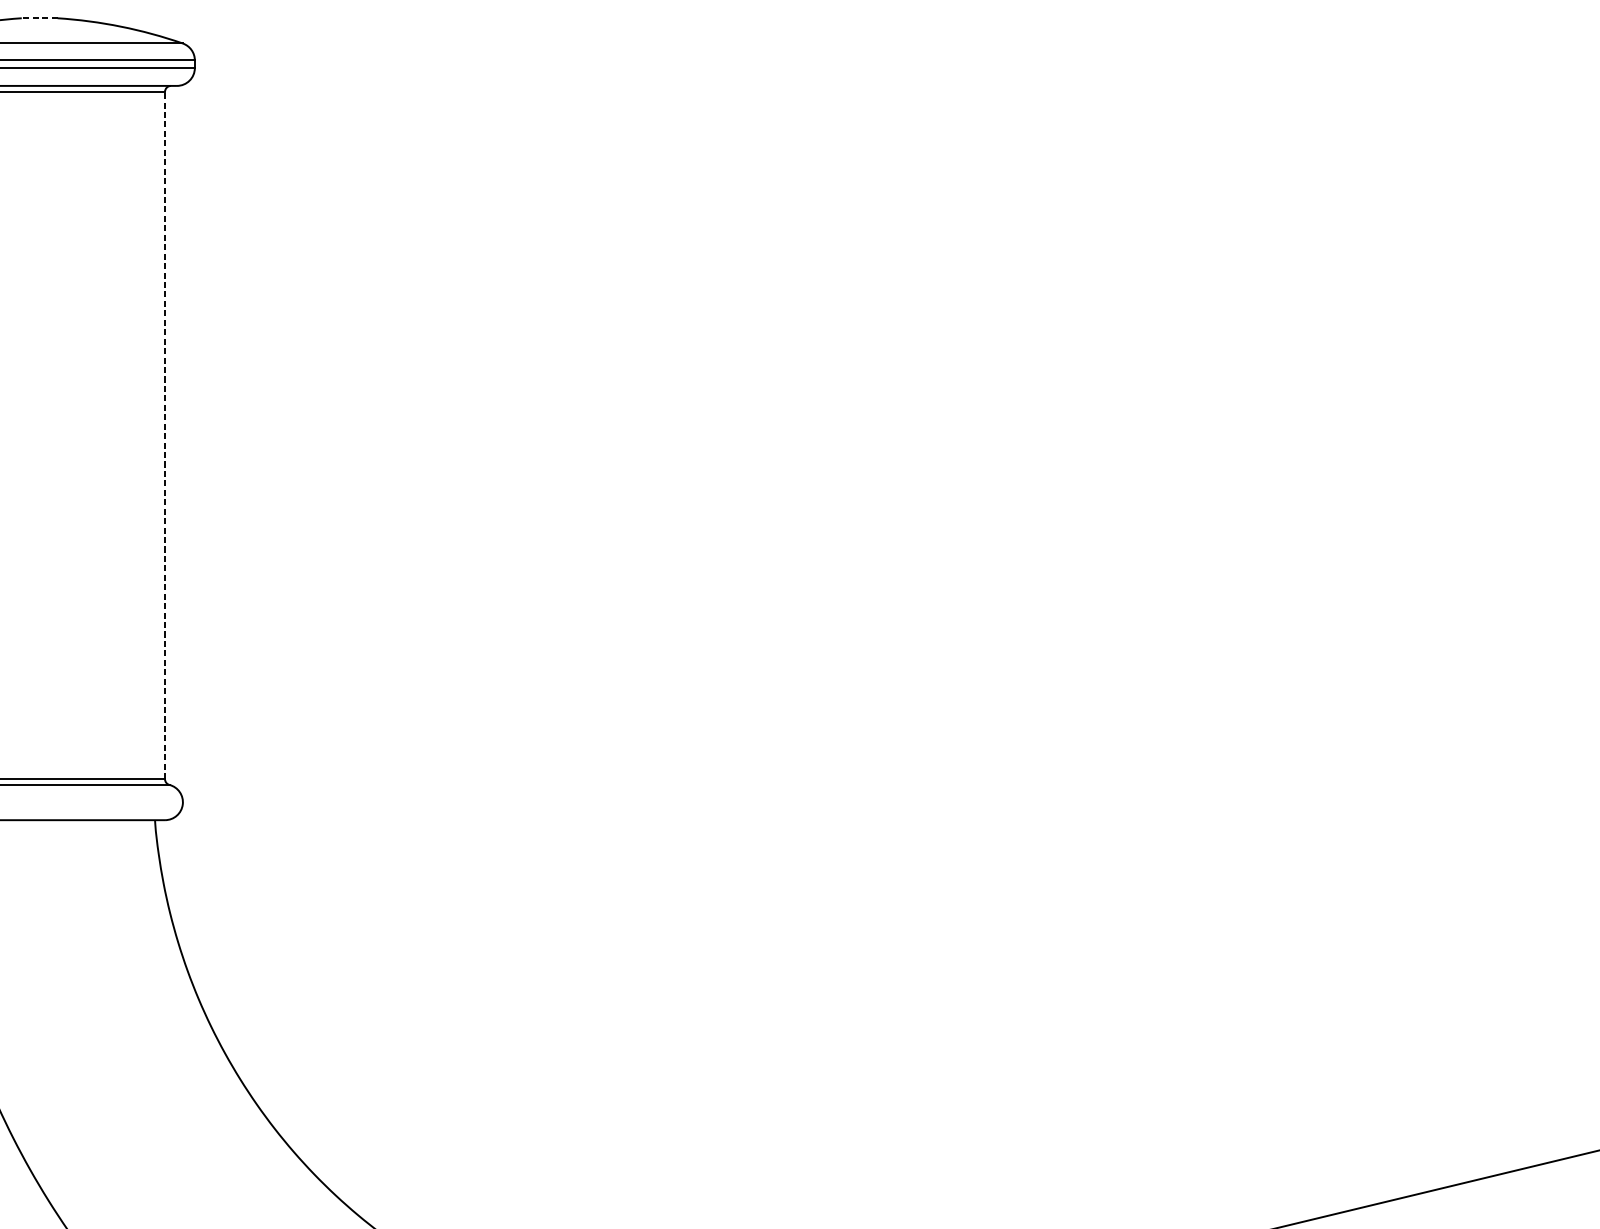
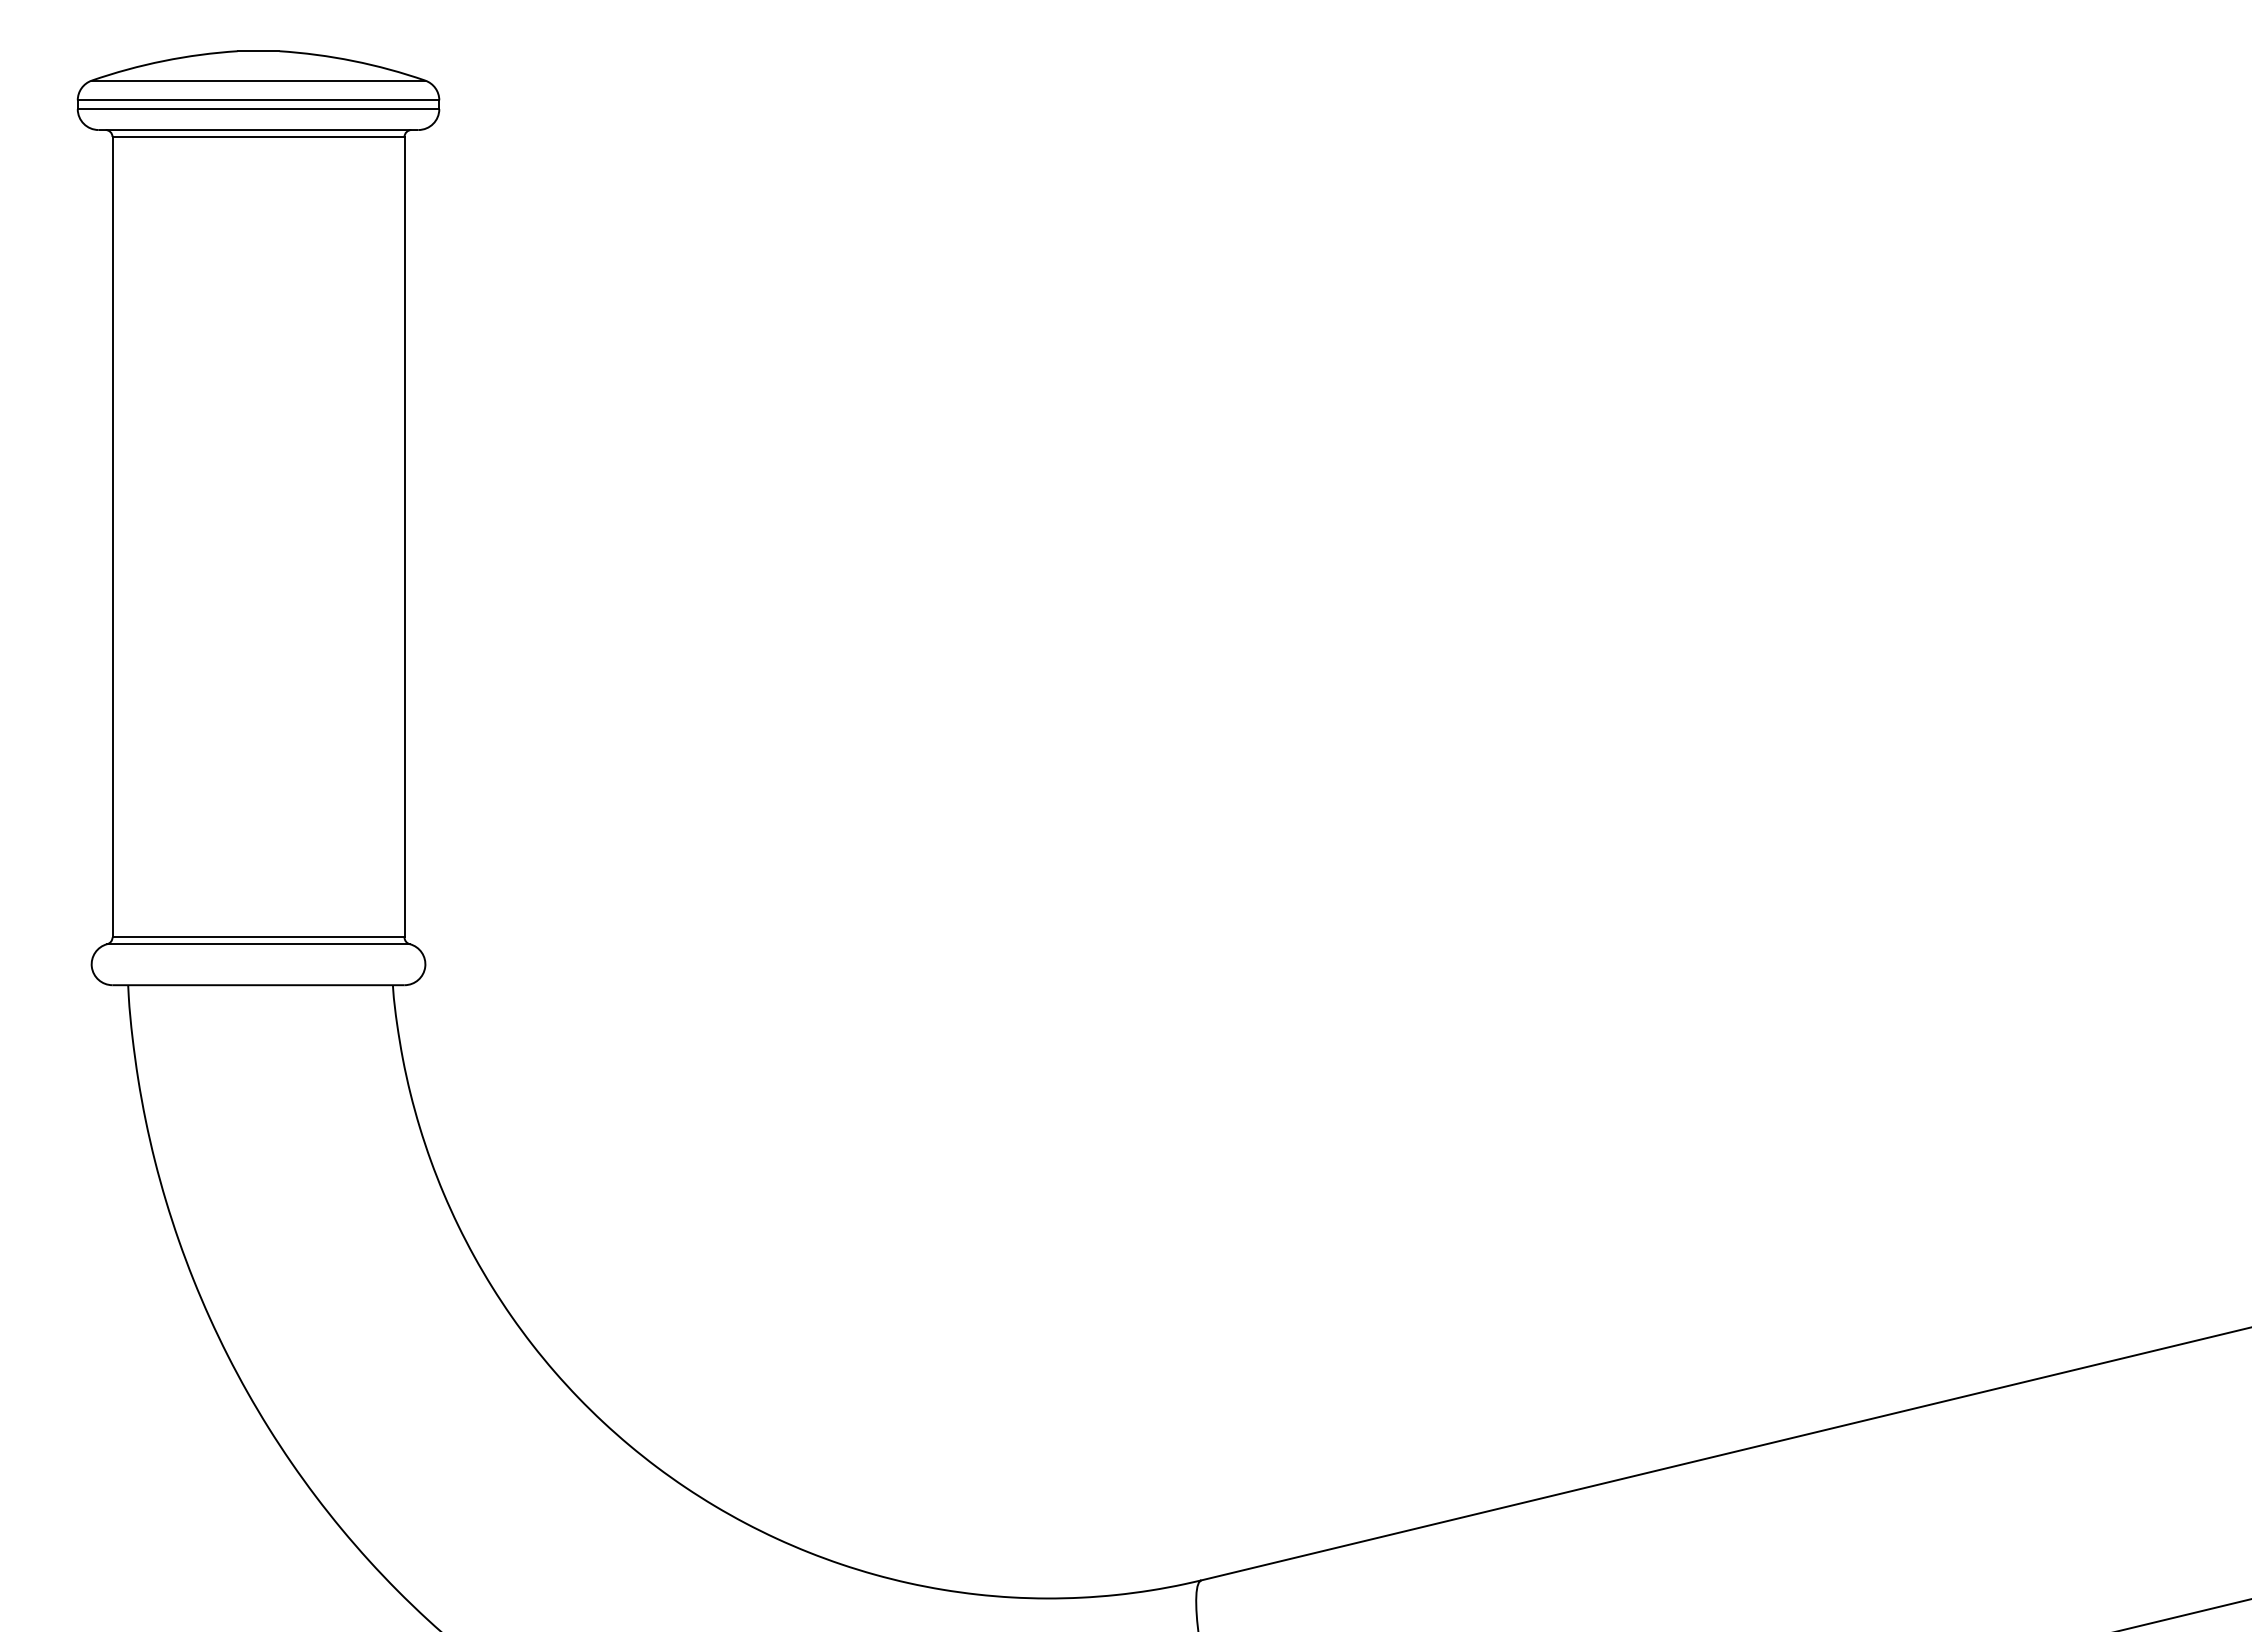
line: (39, 18) -> (258, 51), dashed -> solid
line: (164, 434) -> (404, 536), dashed -> solid

